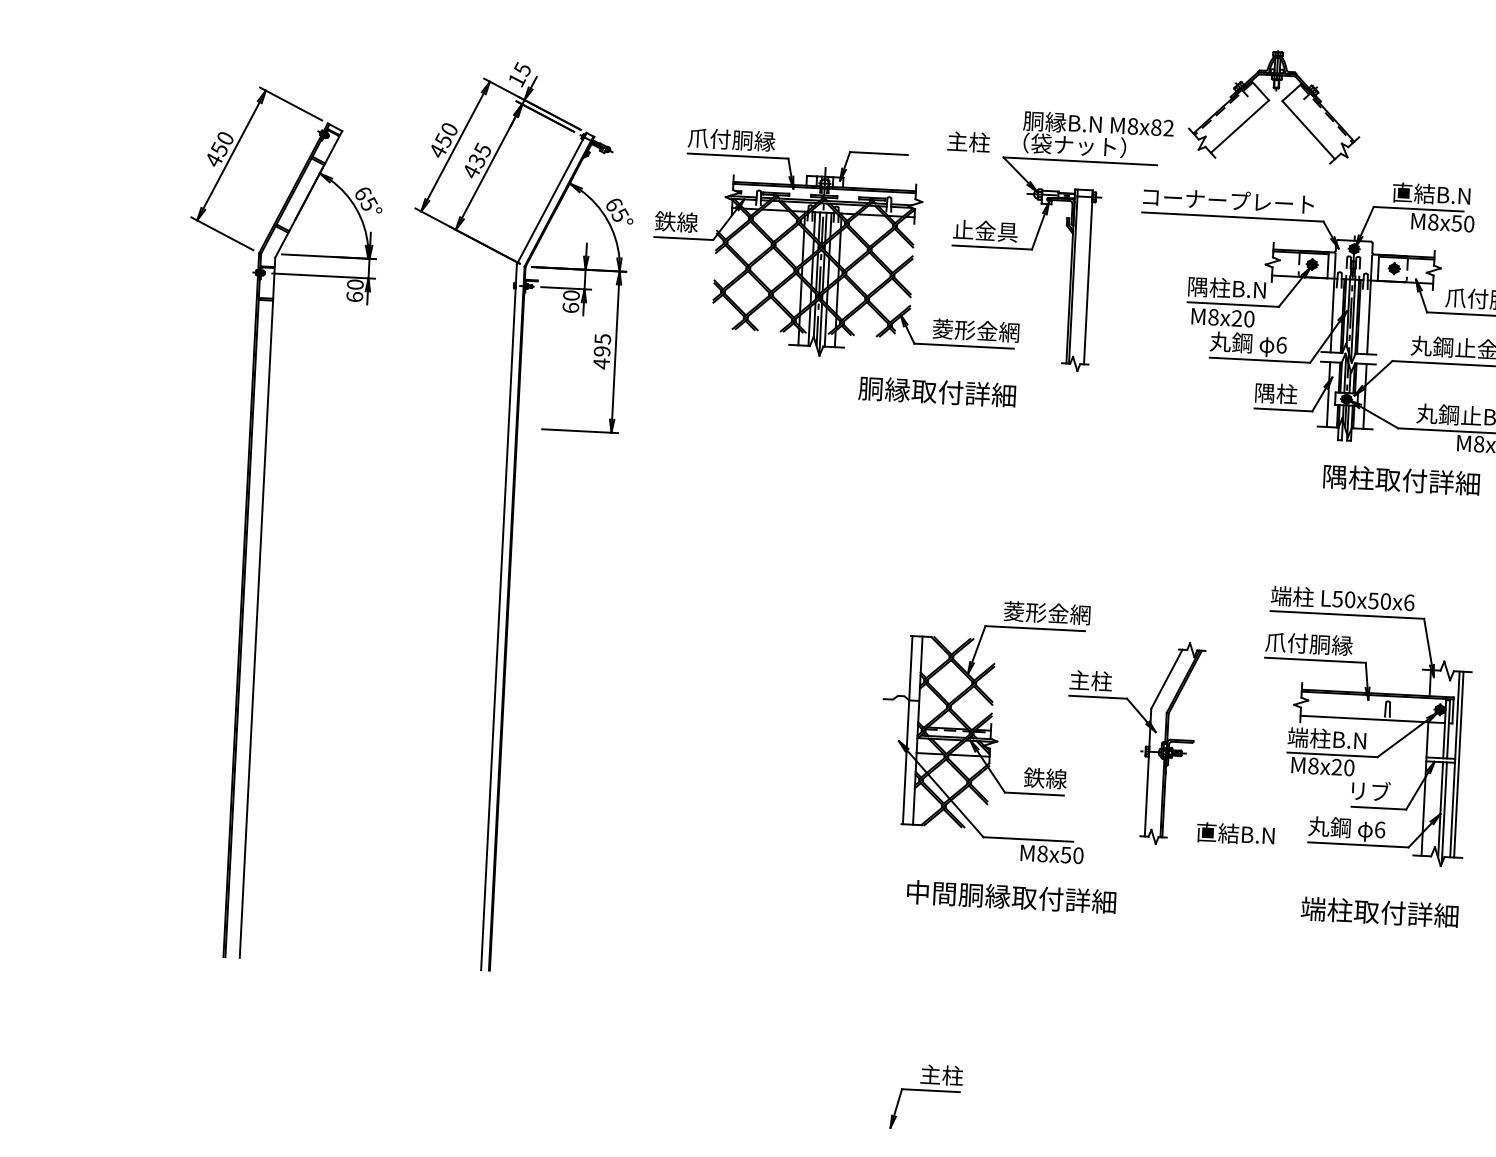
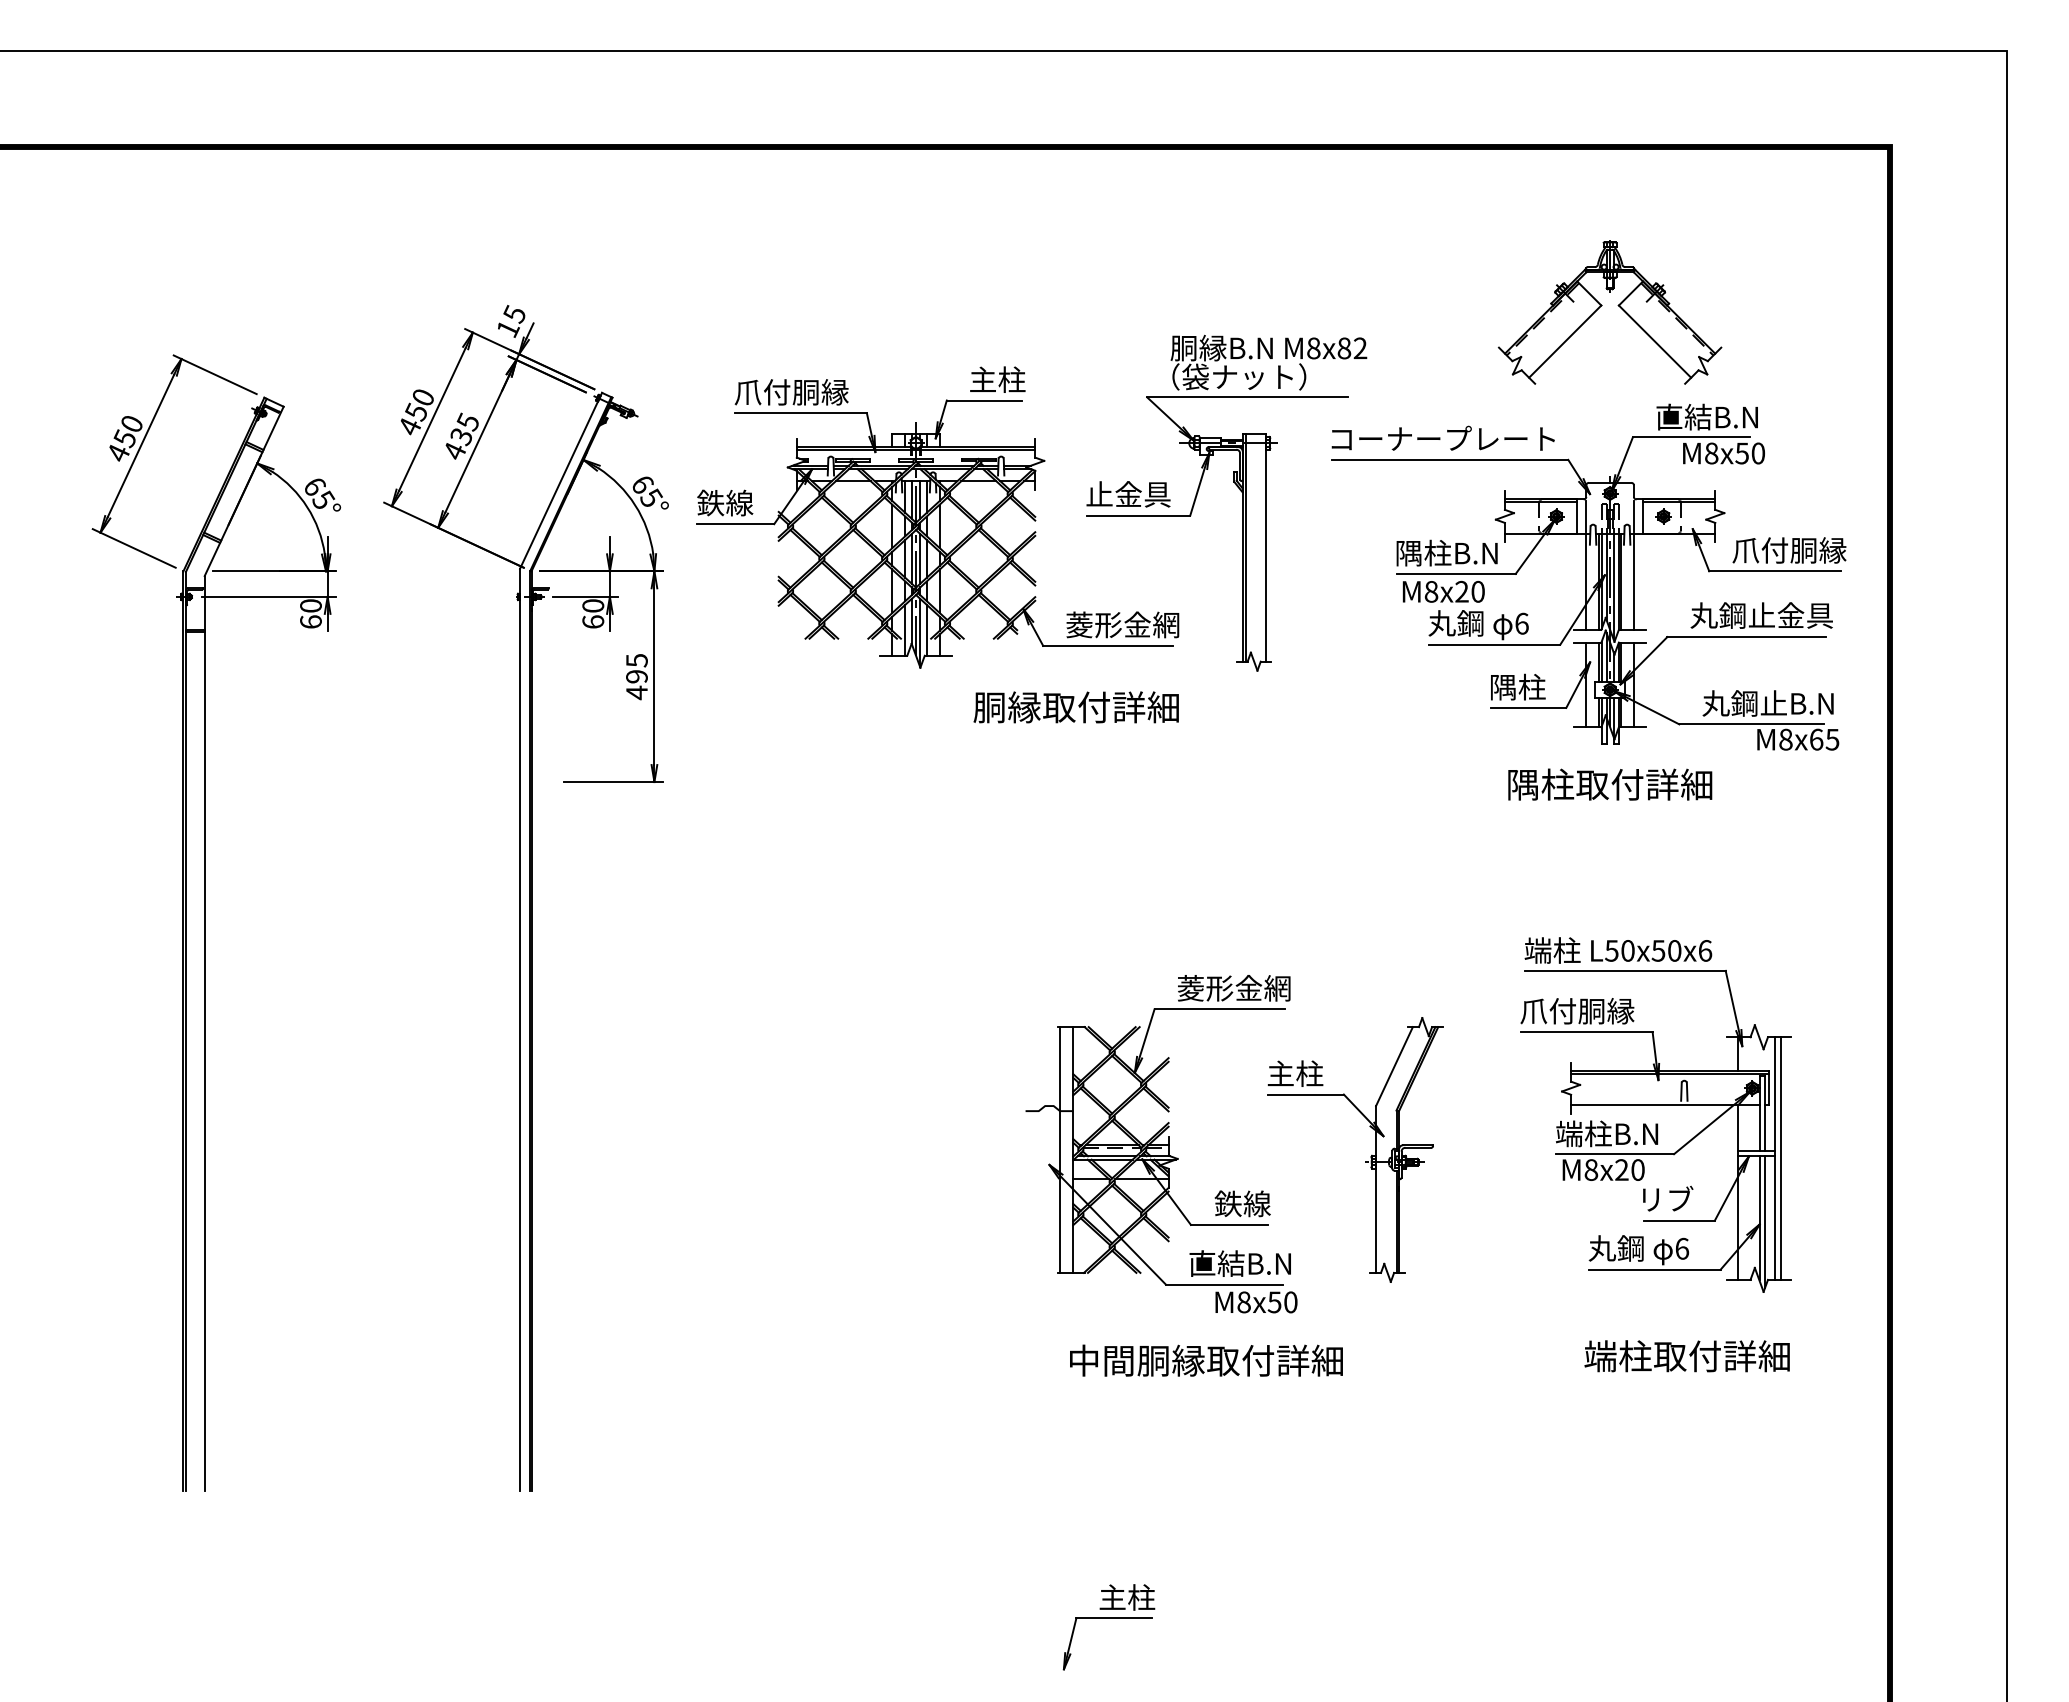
part: (1269, 100) -> (1602, 305), moved
text: (968, 141) -> (997, 379), moved
text: (1401, 480) -> (1610, 784), moved
text: (1235, 833) -> (1239, 1263), moved

